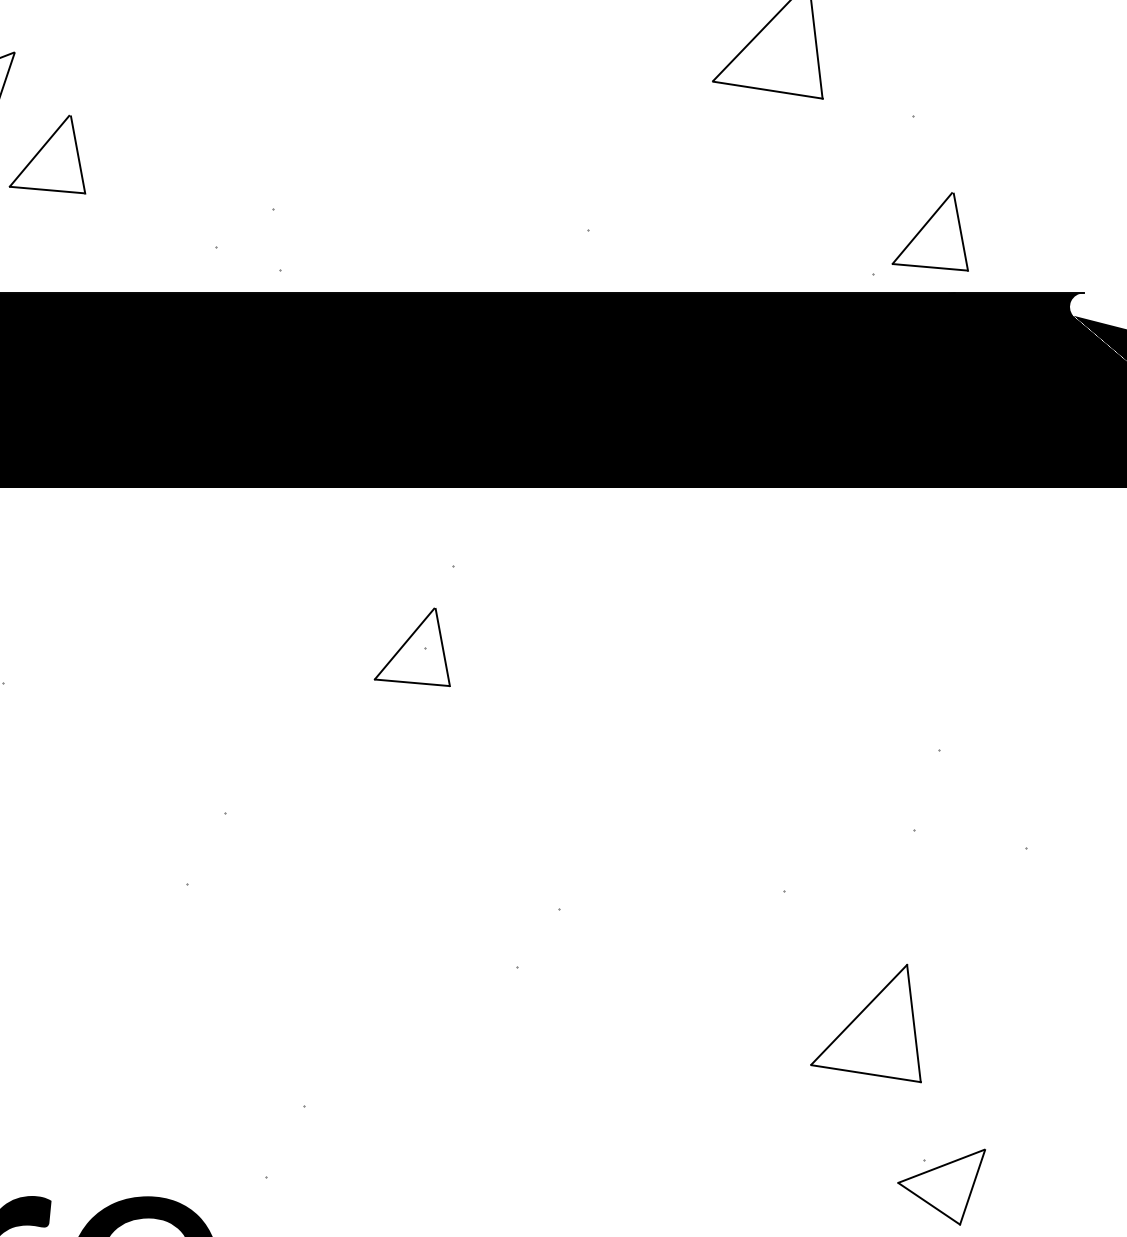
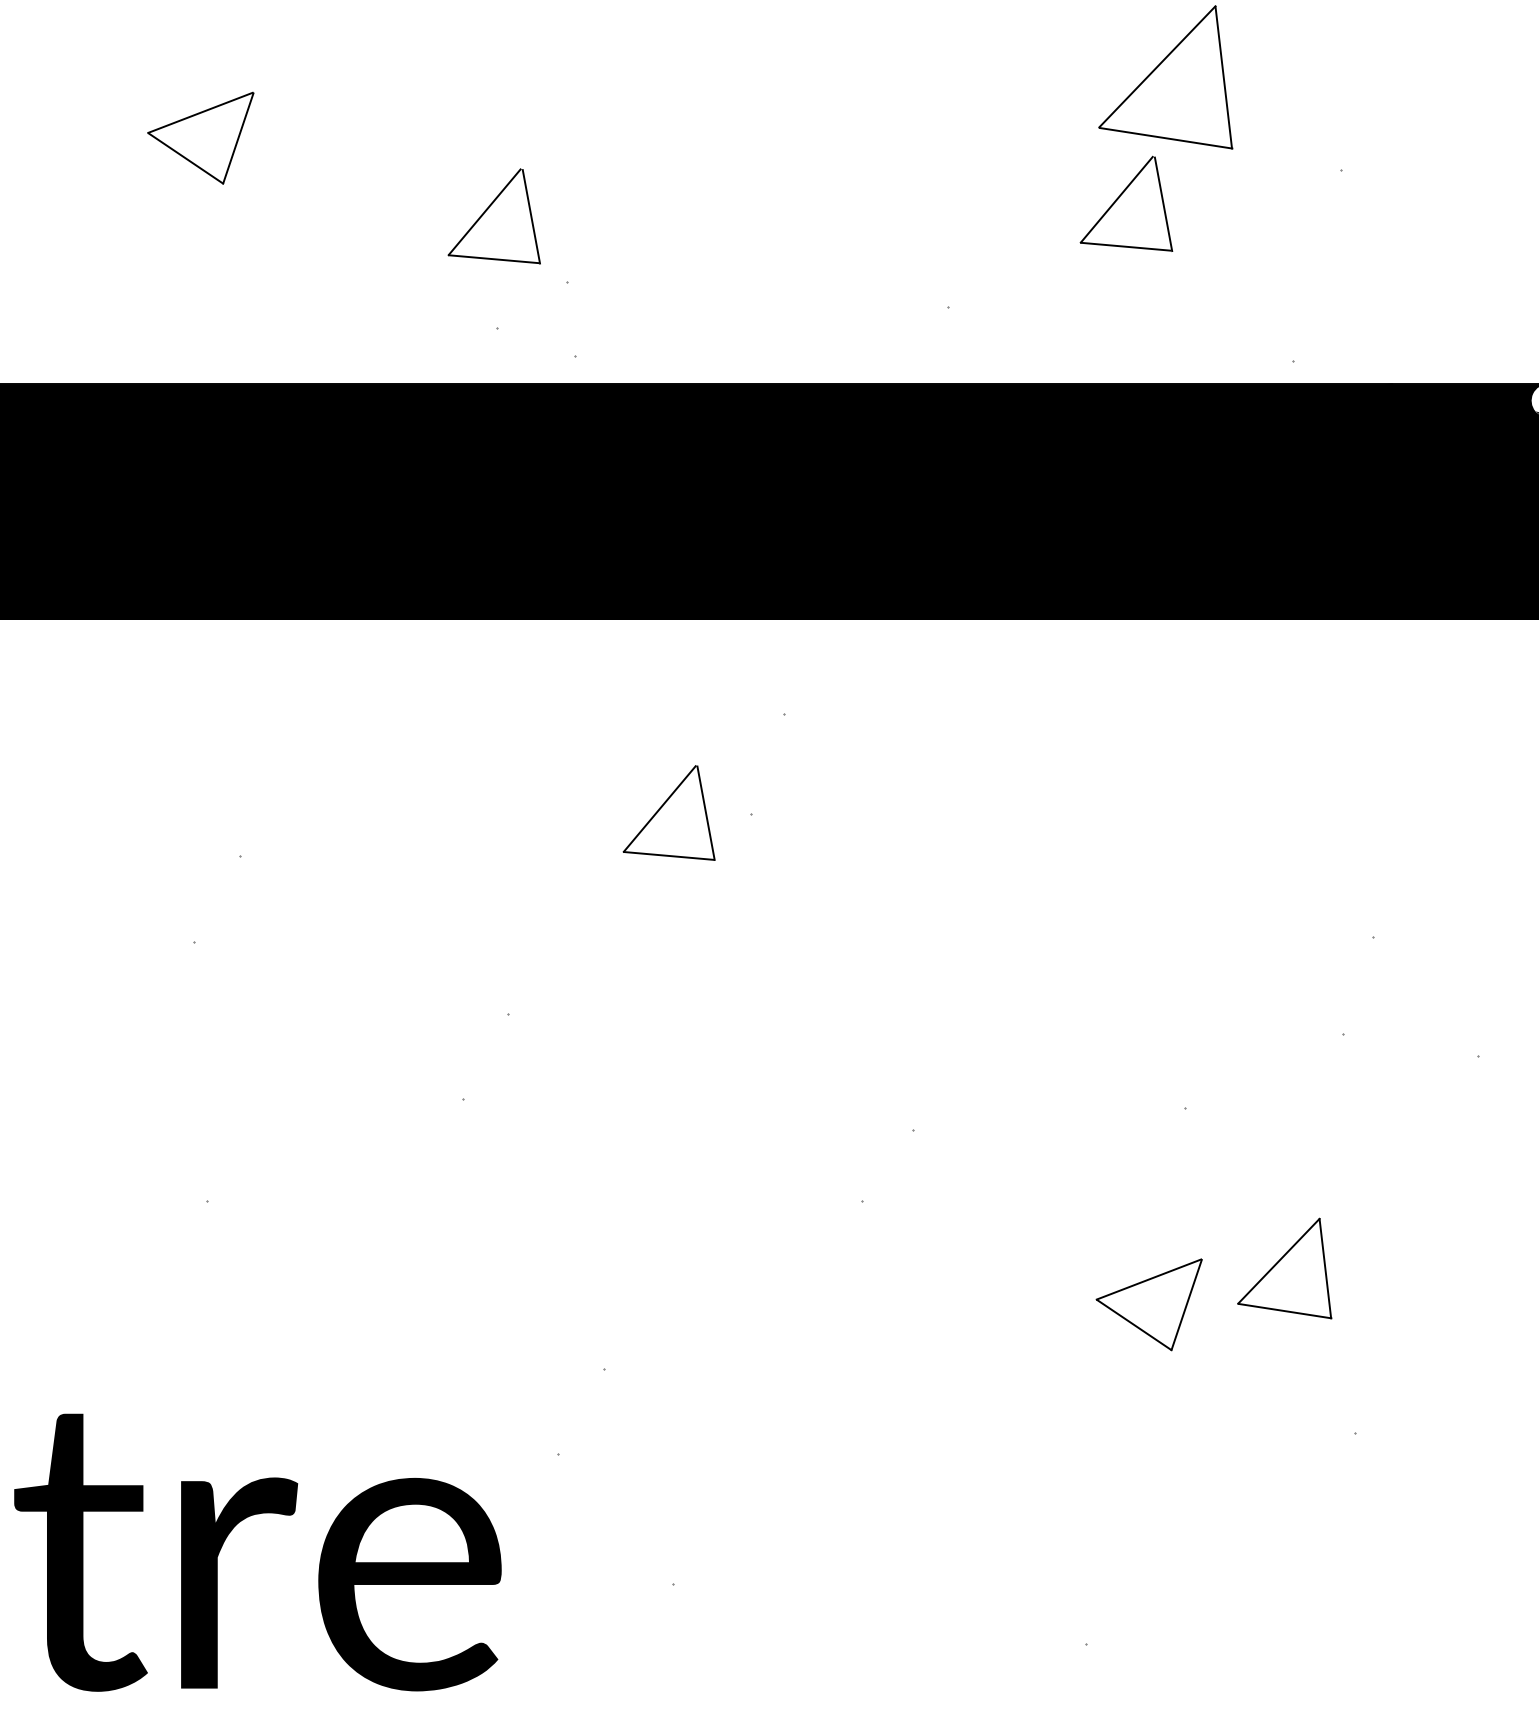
part: (46, 154) -> (493, 216), moved
part: (930, 231) -> (1126, 203), moved
part: (411, 646) -> (668, 812), moved
part: (865, 1023) -> (1284, 1268), size x0.7
part: (941, 1186) -> (1148, 1304), moved

